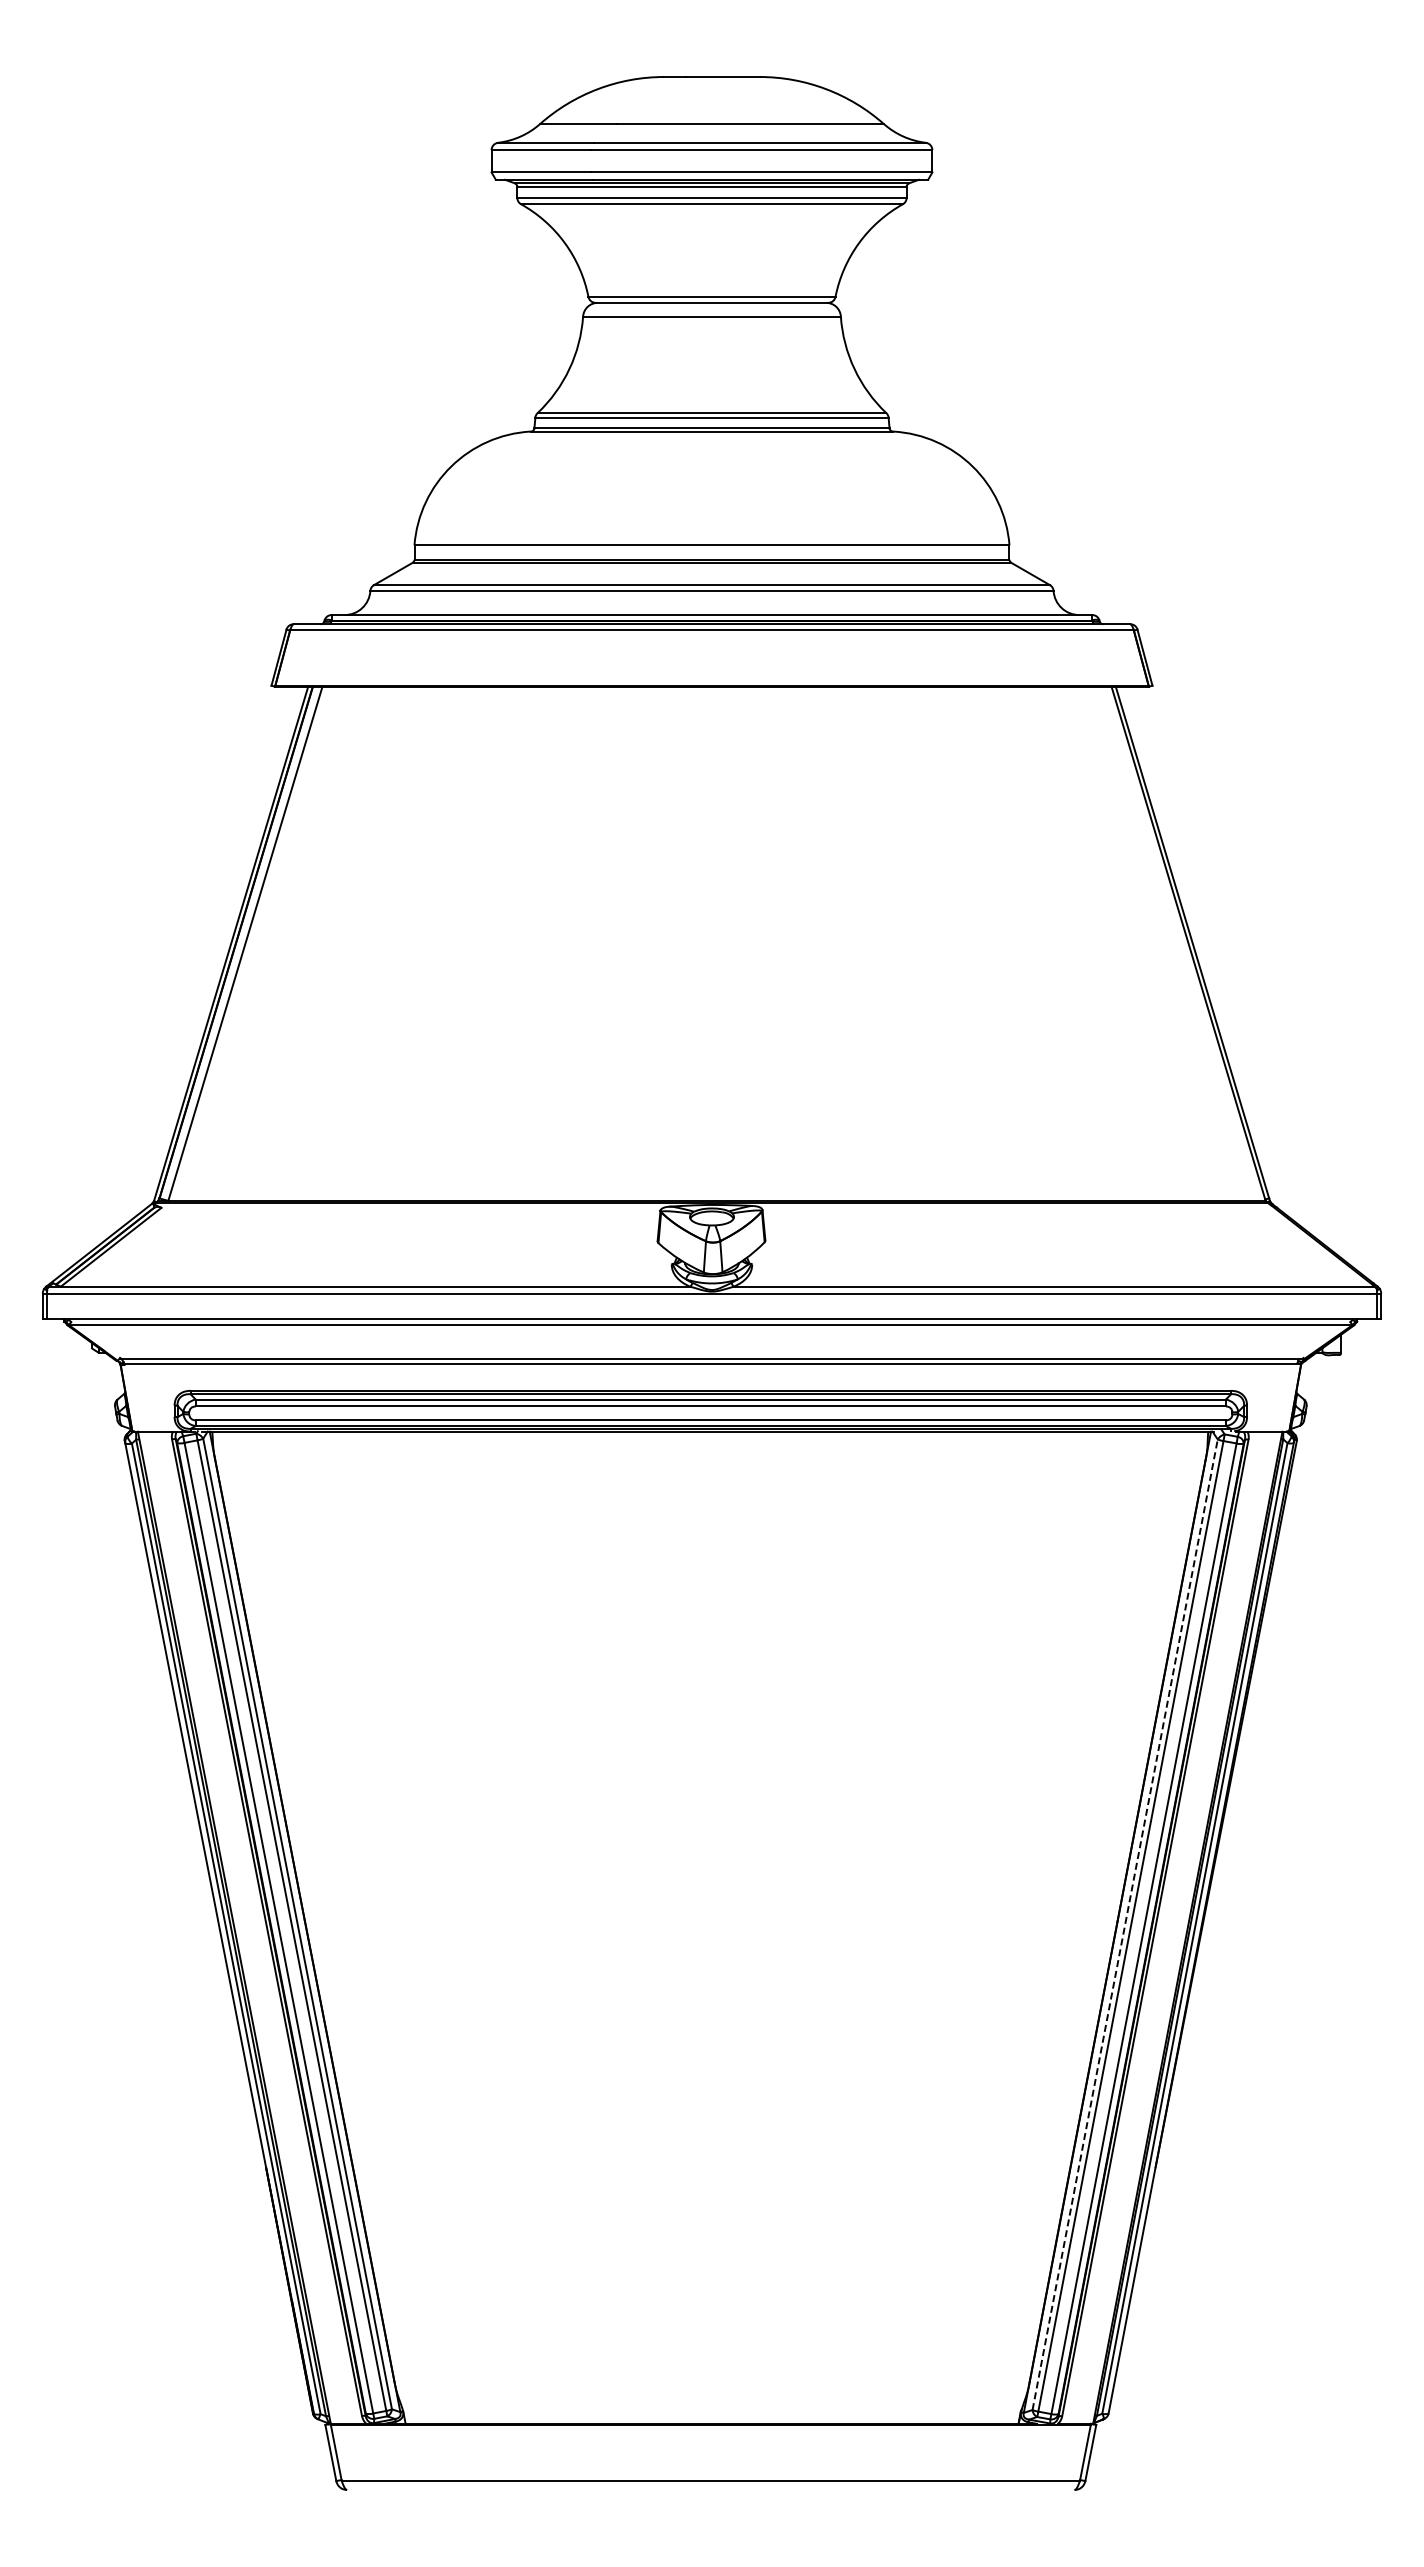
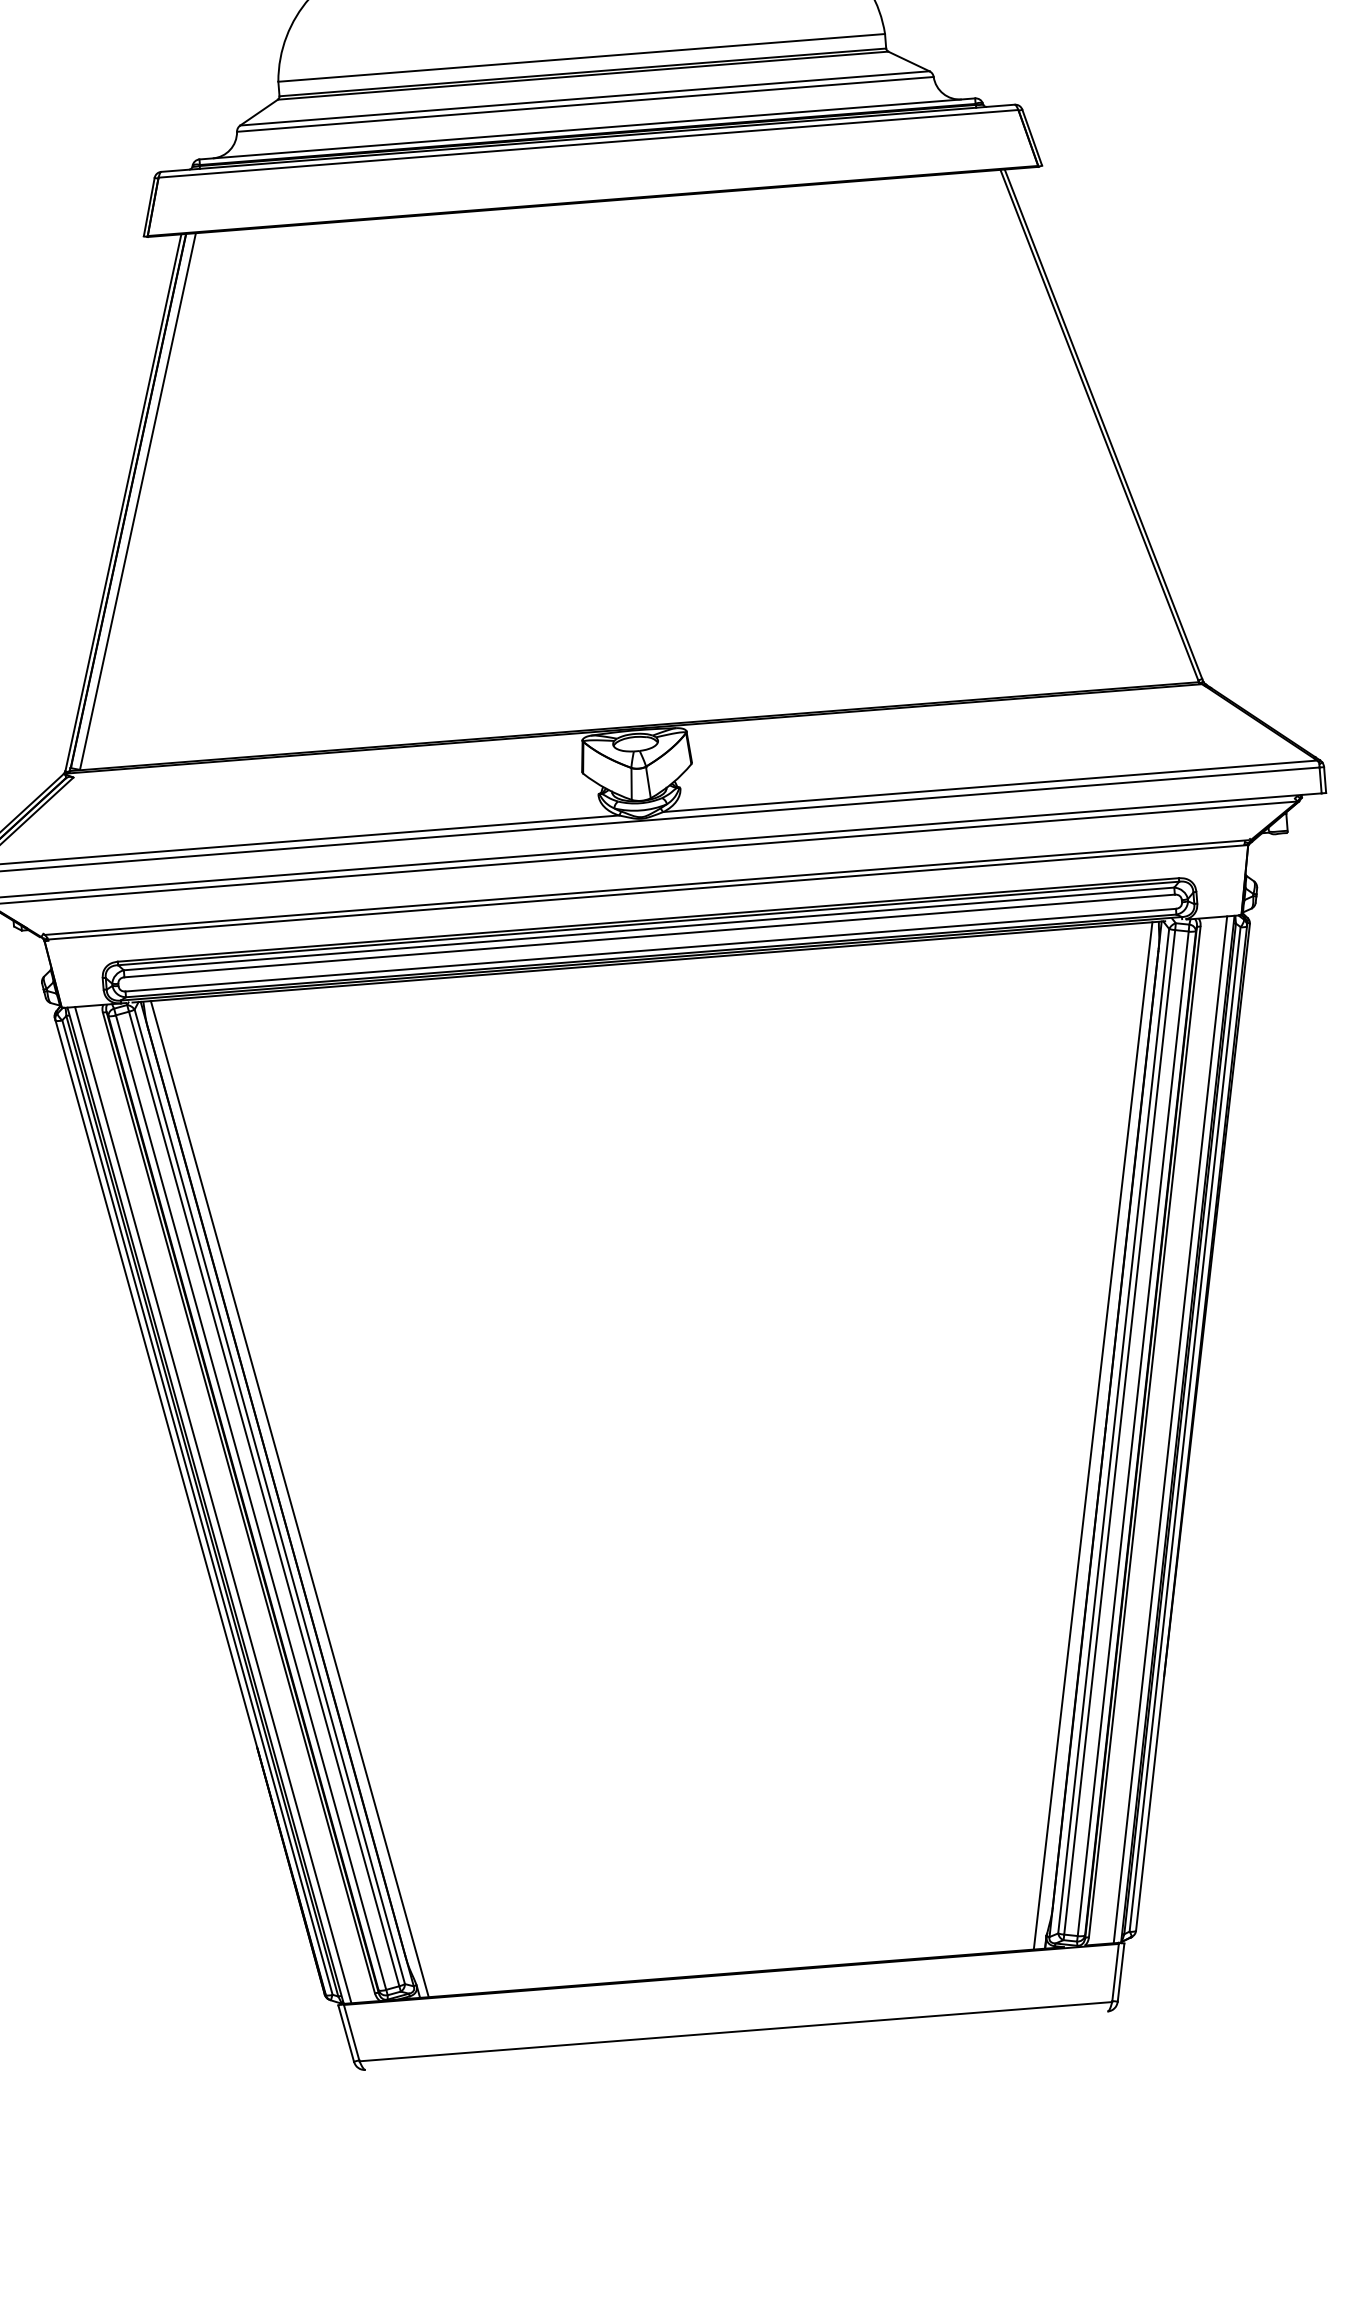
line: (1125, 1924) -> (1114, 1430), dashed -> solid
line: (241, 1927) -> (212, 1504), added
line: (316, 1927) -> (289, 1498), added
line: (1104, 1927) -> (1092, 1435), added
line: (1180, 1927) -> (1170, 1429), added

